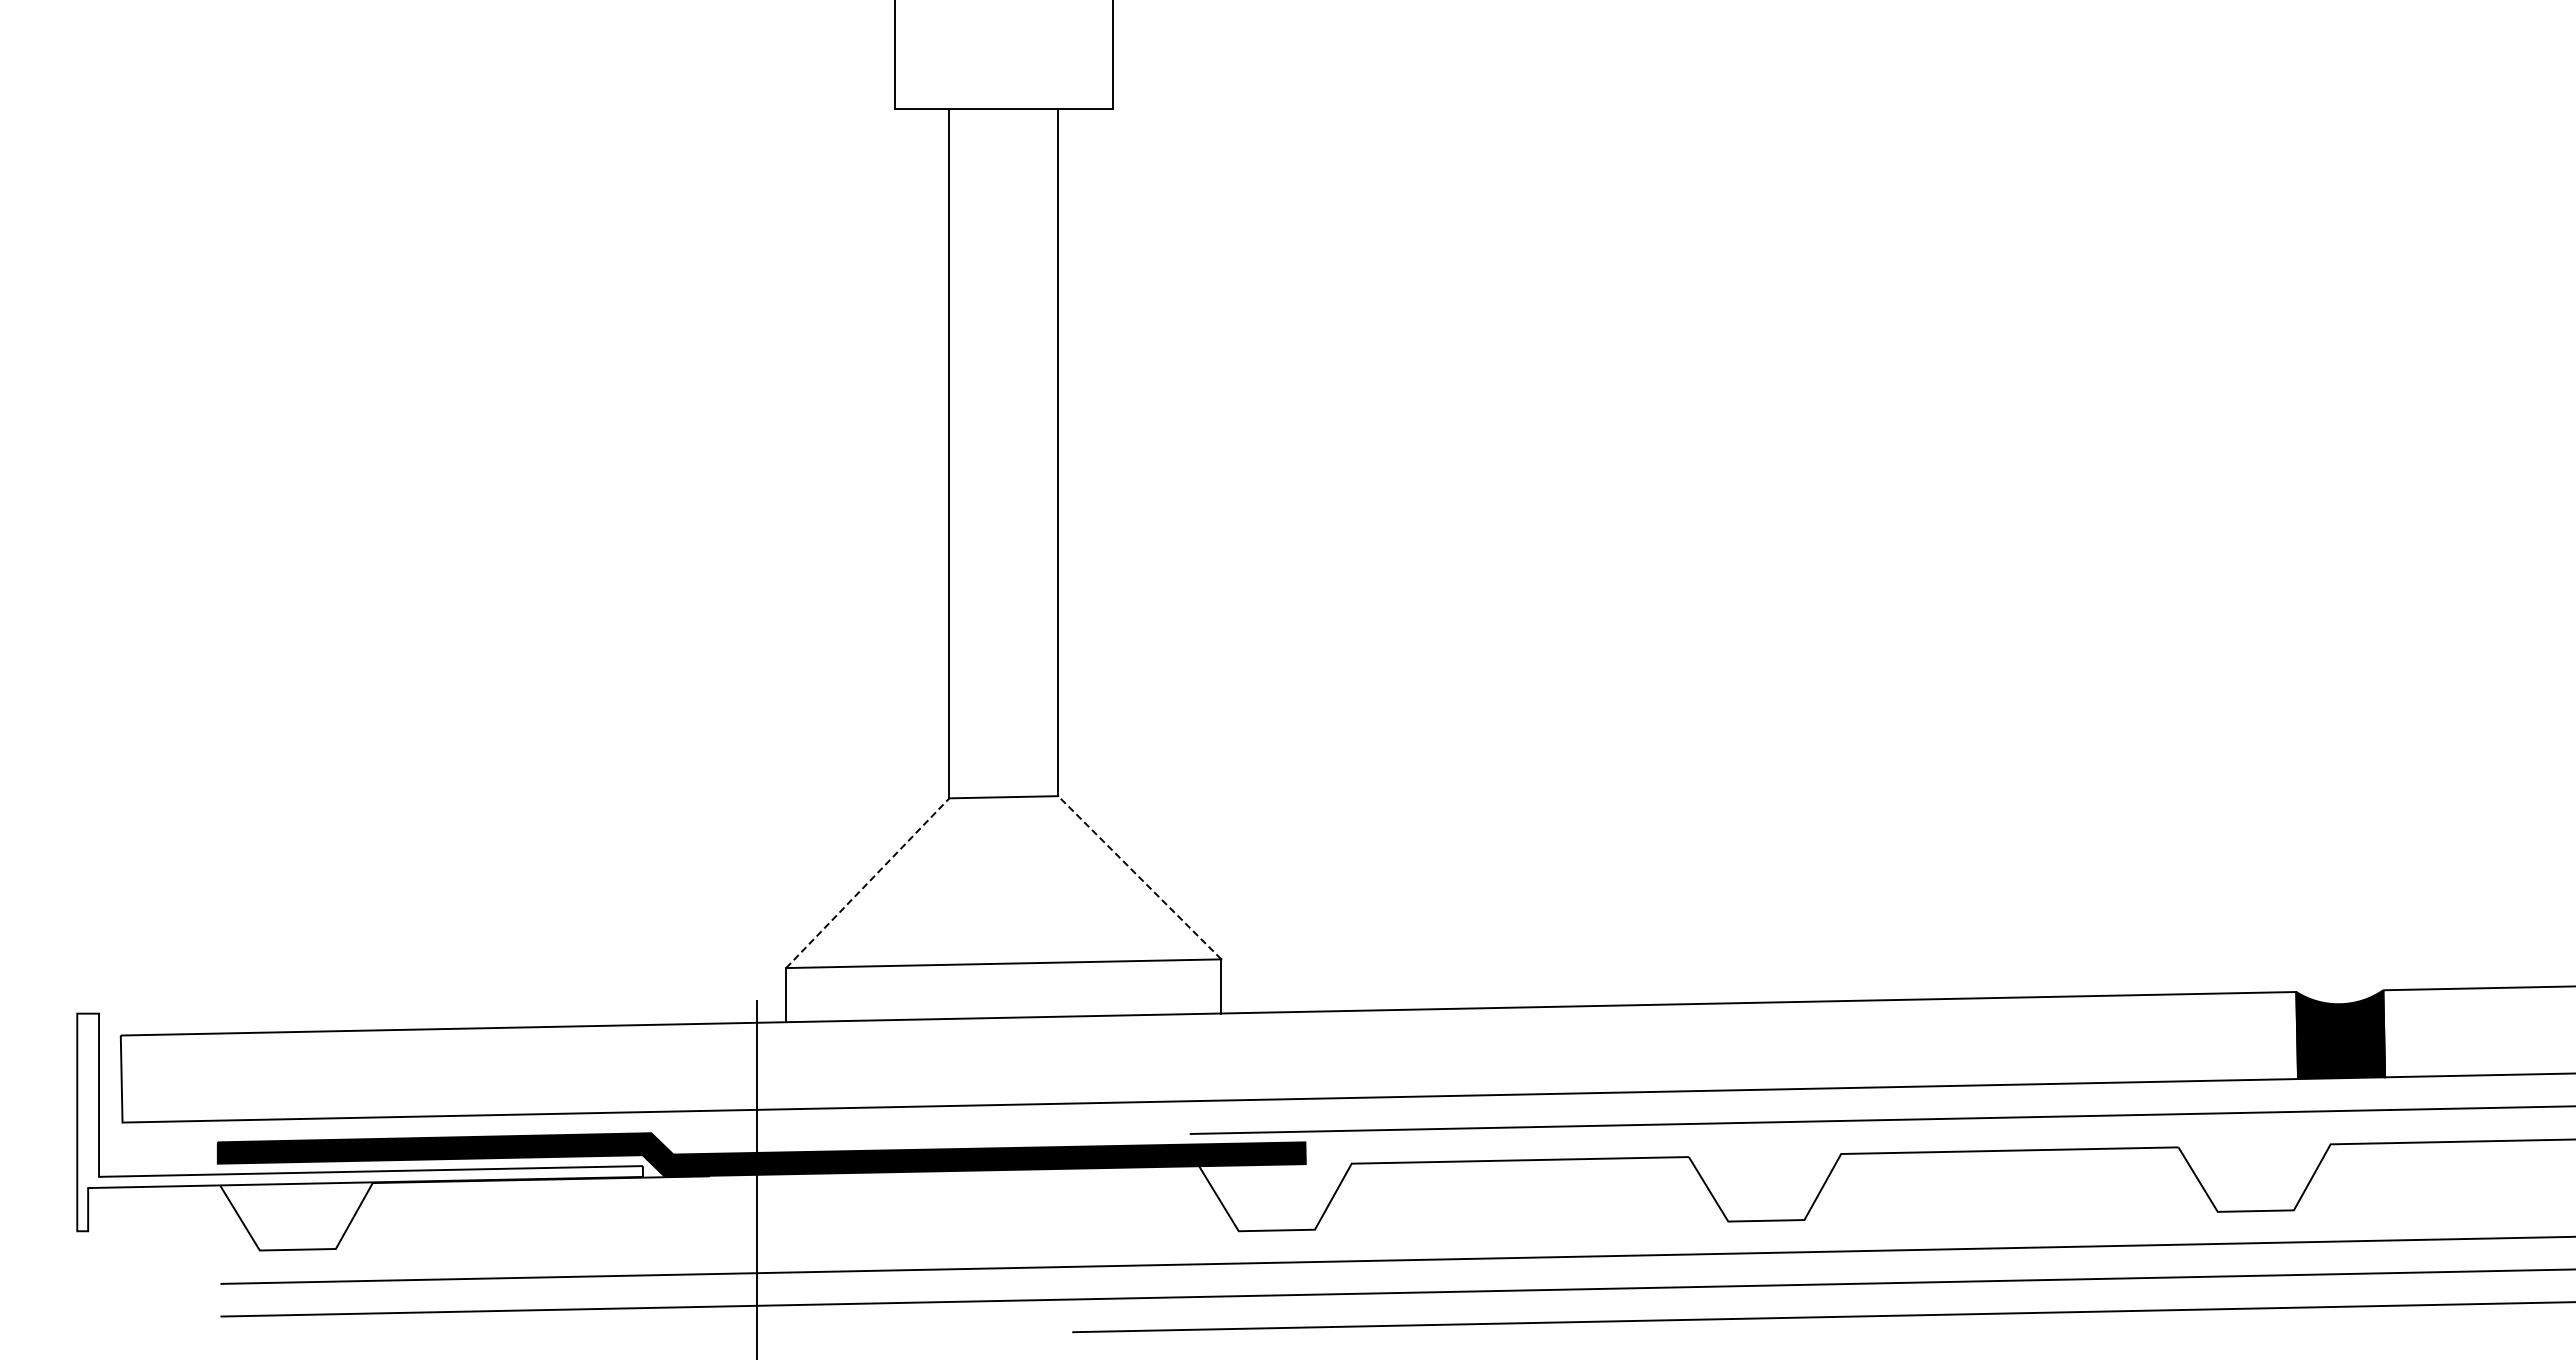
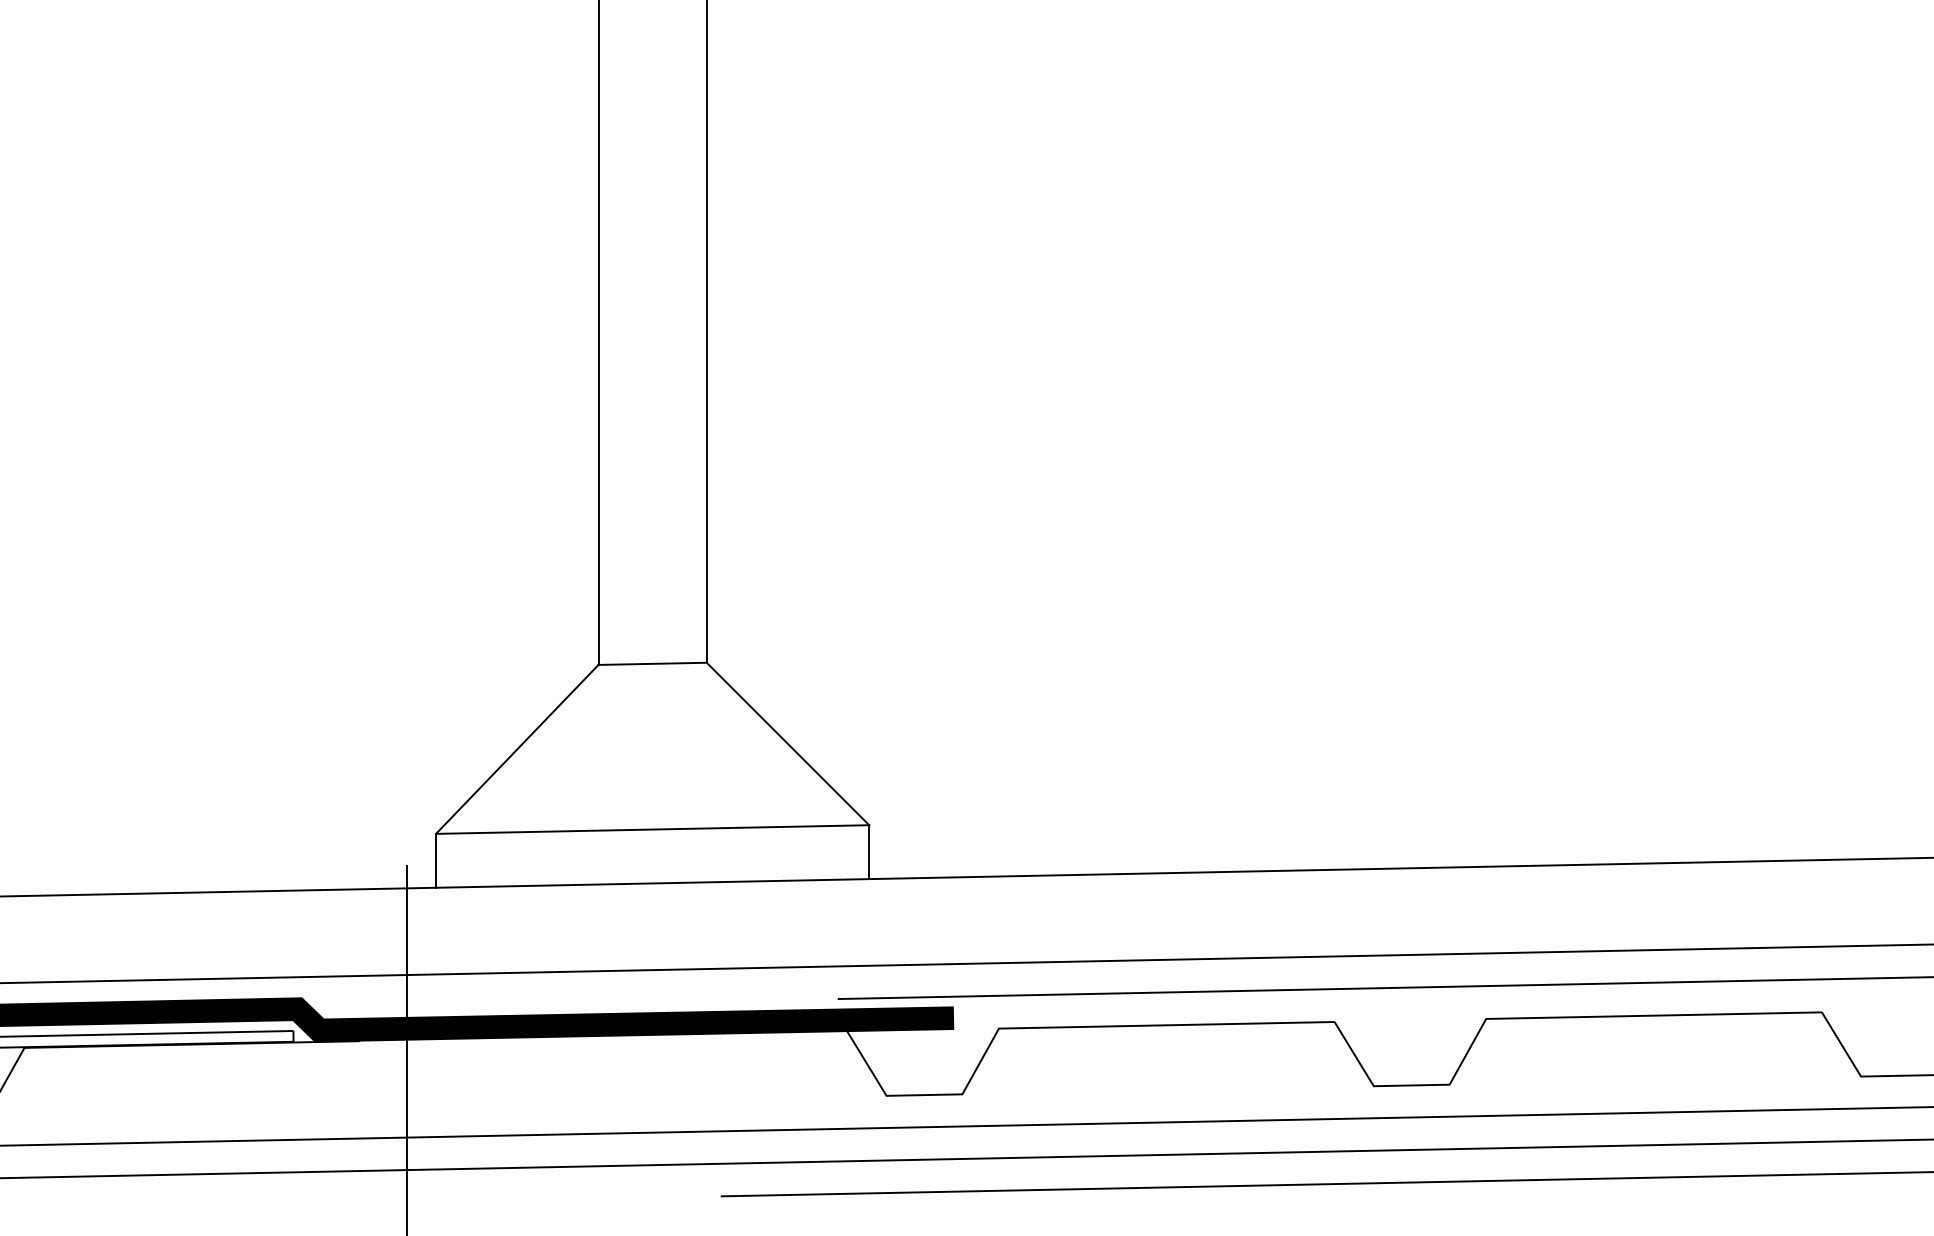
line: (1139, 877) -> (787, 743), dashed -> solid
line: (867, 883) -> (516, 749), dashed -> solid

